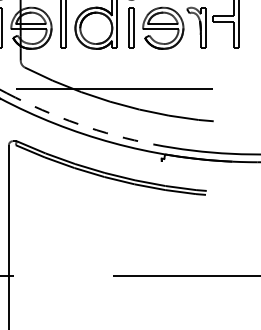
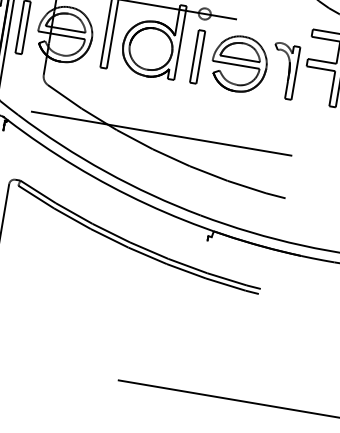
arc: (78, 124) -> (105, 172), dashed -> solid

